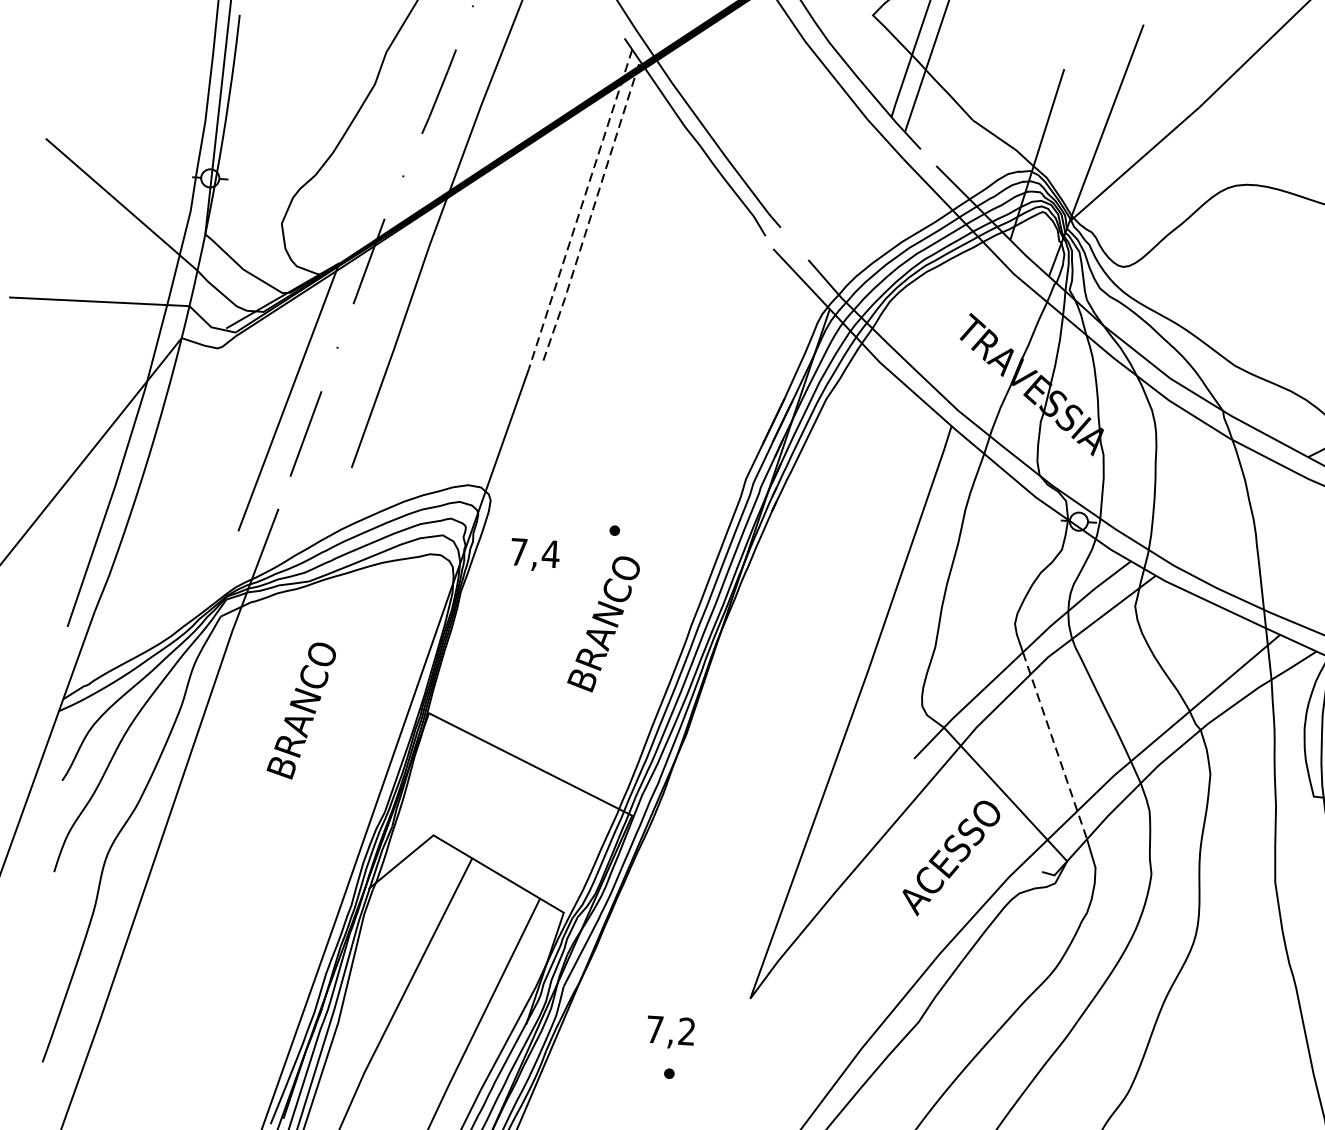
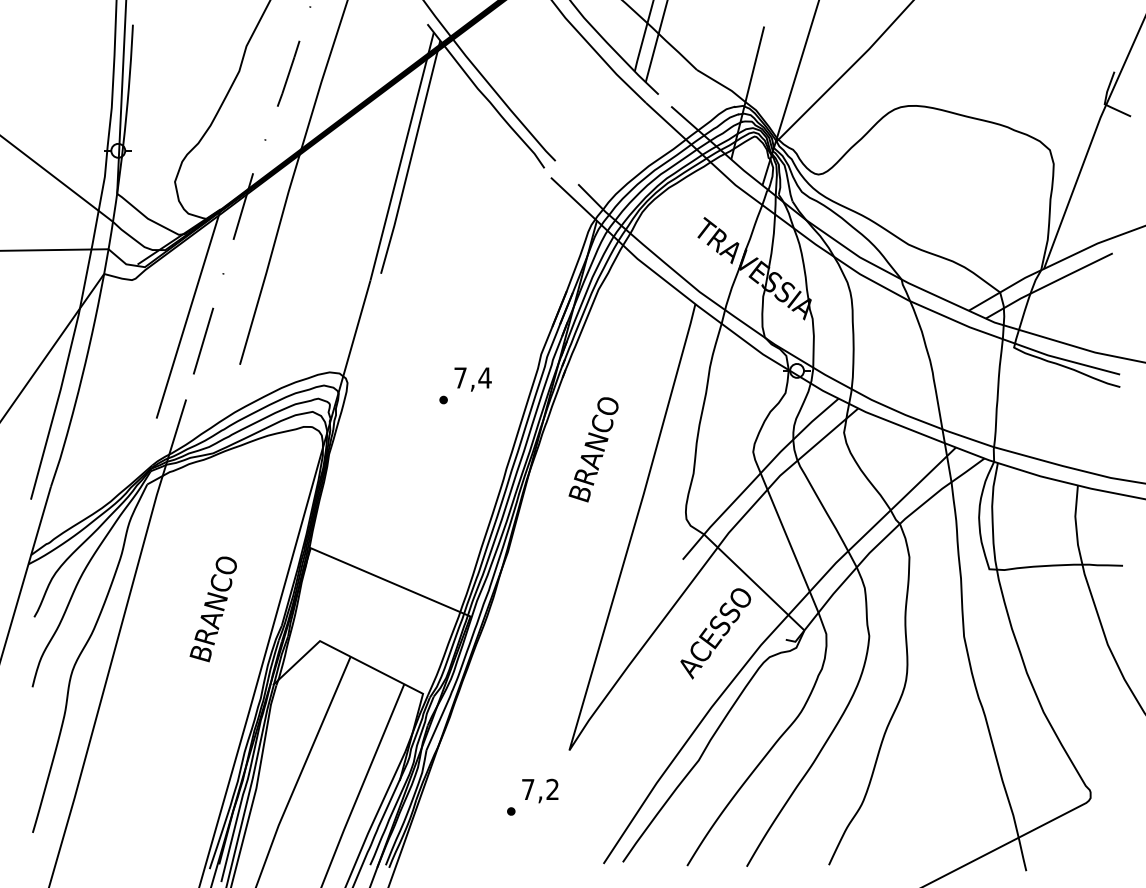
line: (581, 210) -> (402, 157), dashed -> solid
line: (592, 211) -> (411, 157), dashed -> solid
text: (534, 555) -> (472, 379), moved
text: (603, 623) -> (593, 449), moved
text: (300, 710) -> (212, 609), moved
line: (1054, 746) -> (789, 543), dashed -> solid
text: (670, 1031) -> (540, 790), moved

